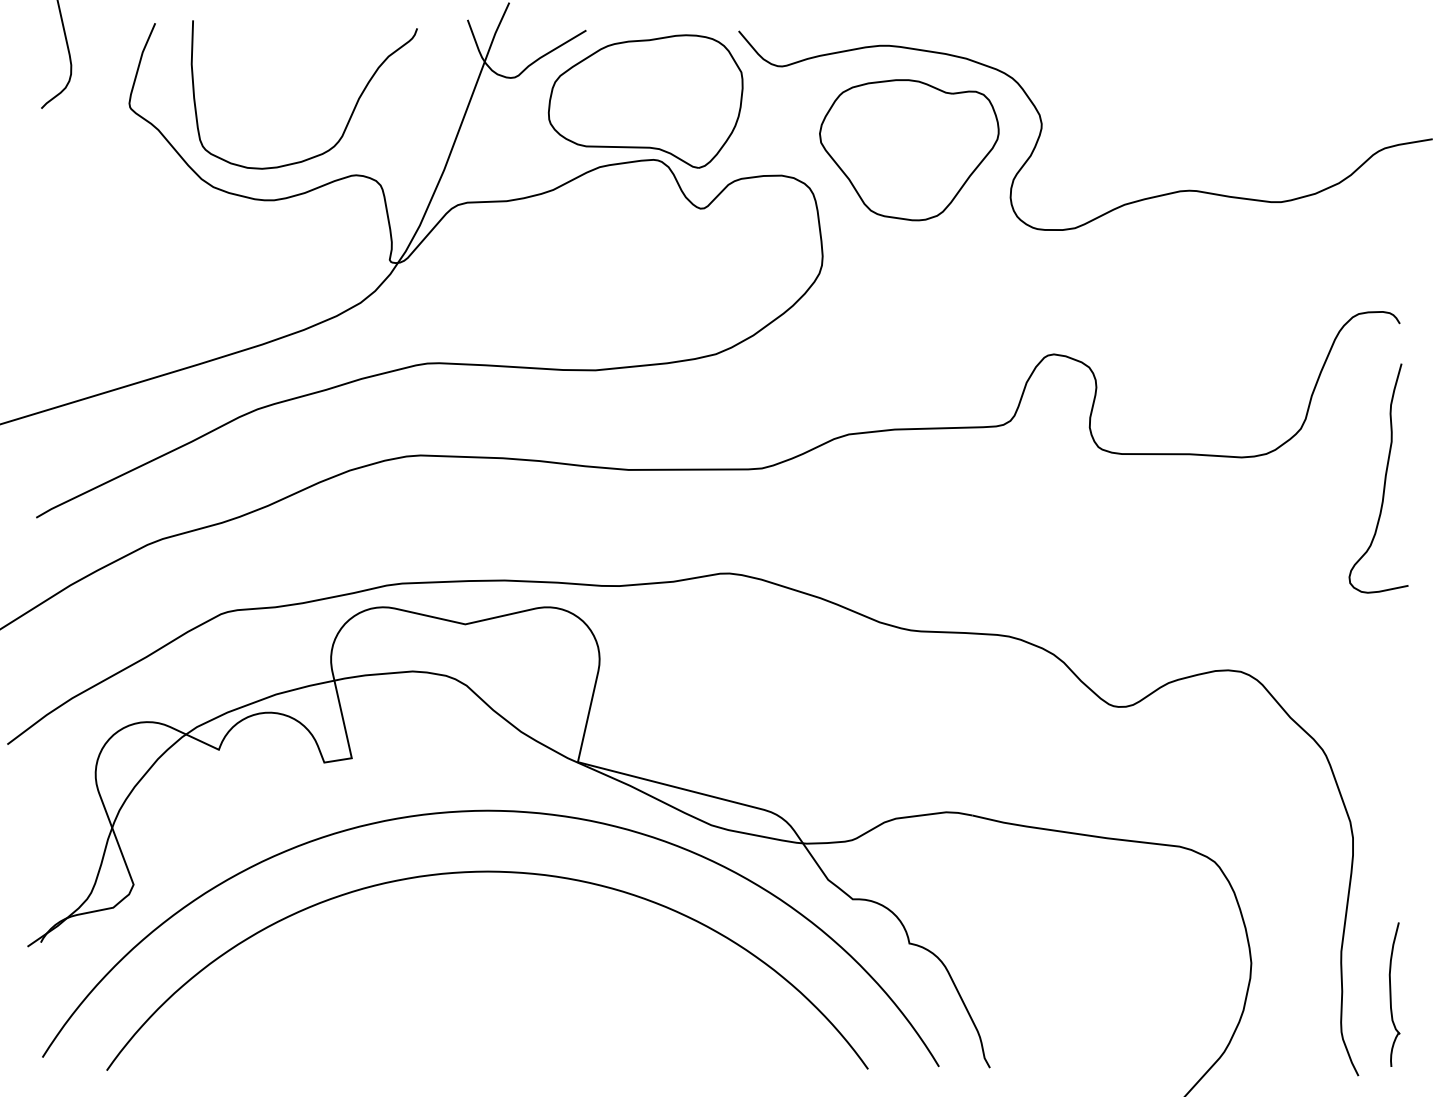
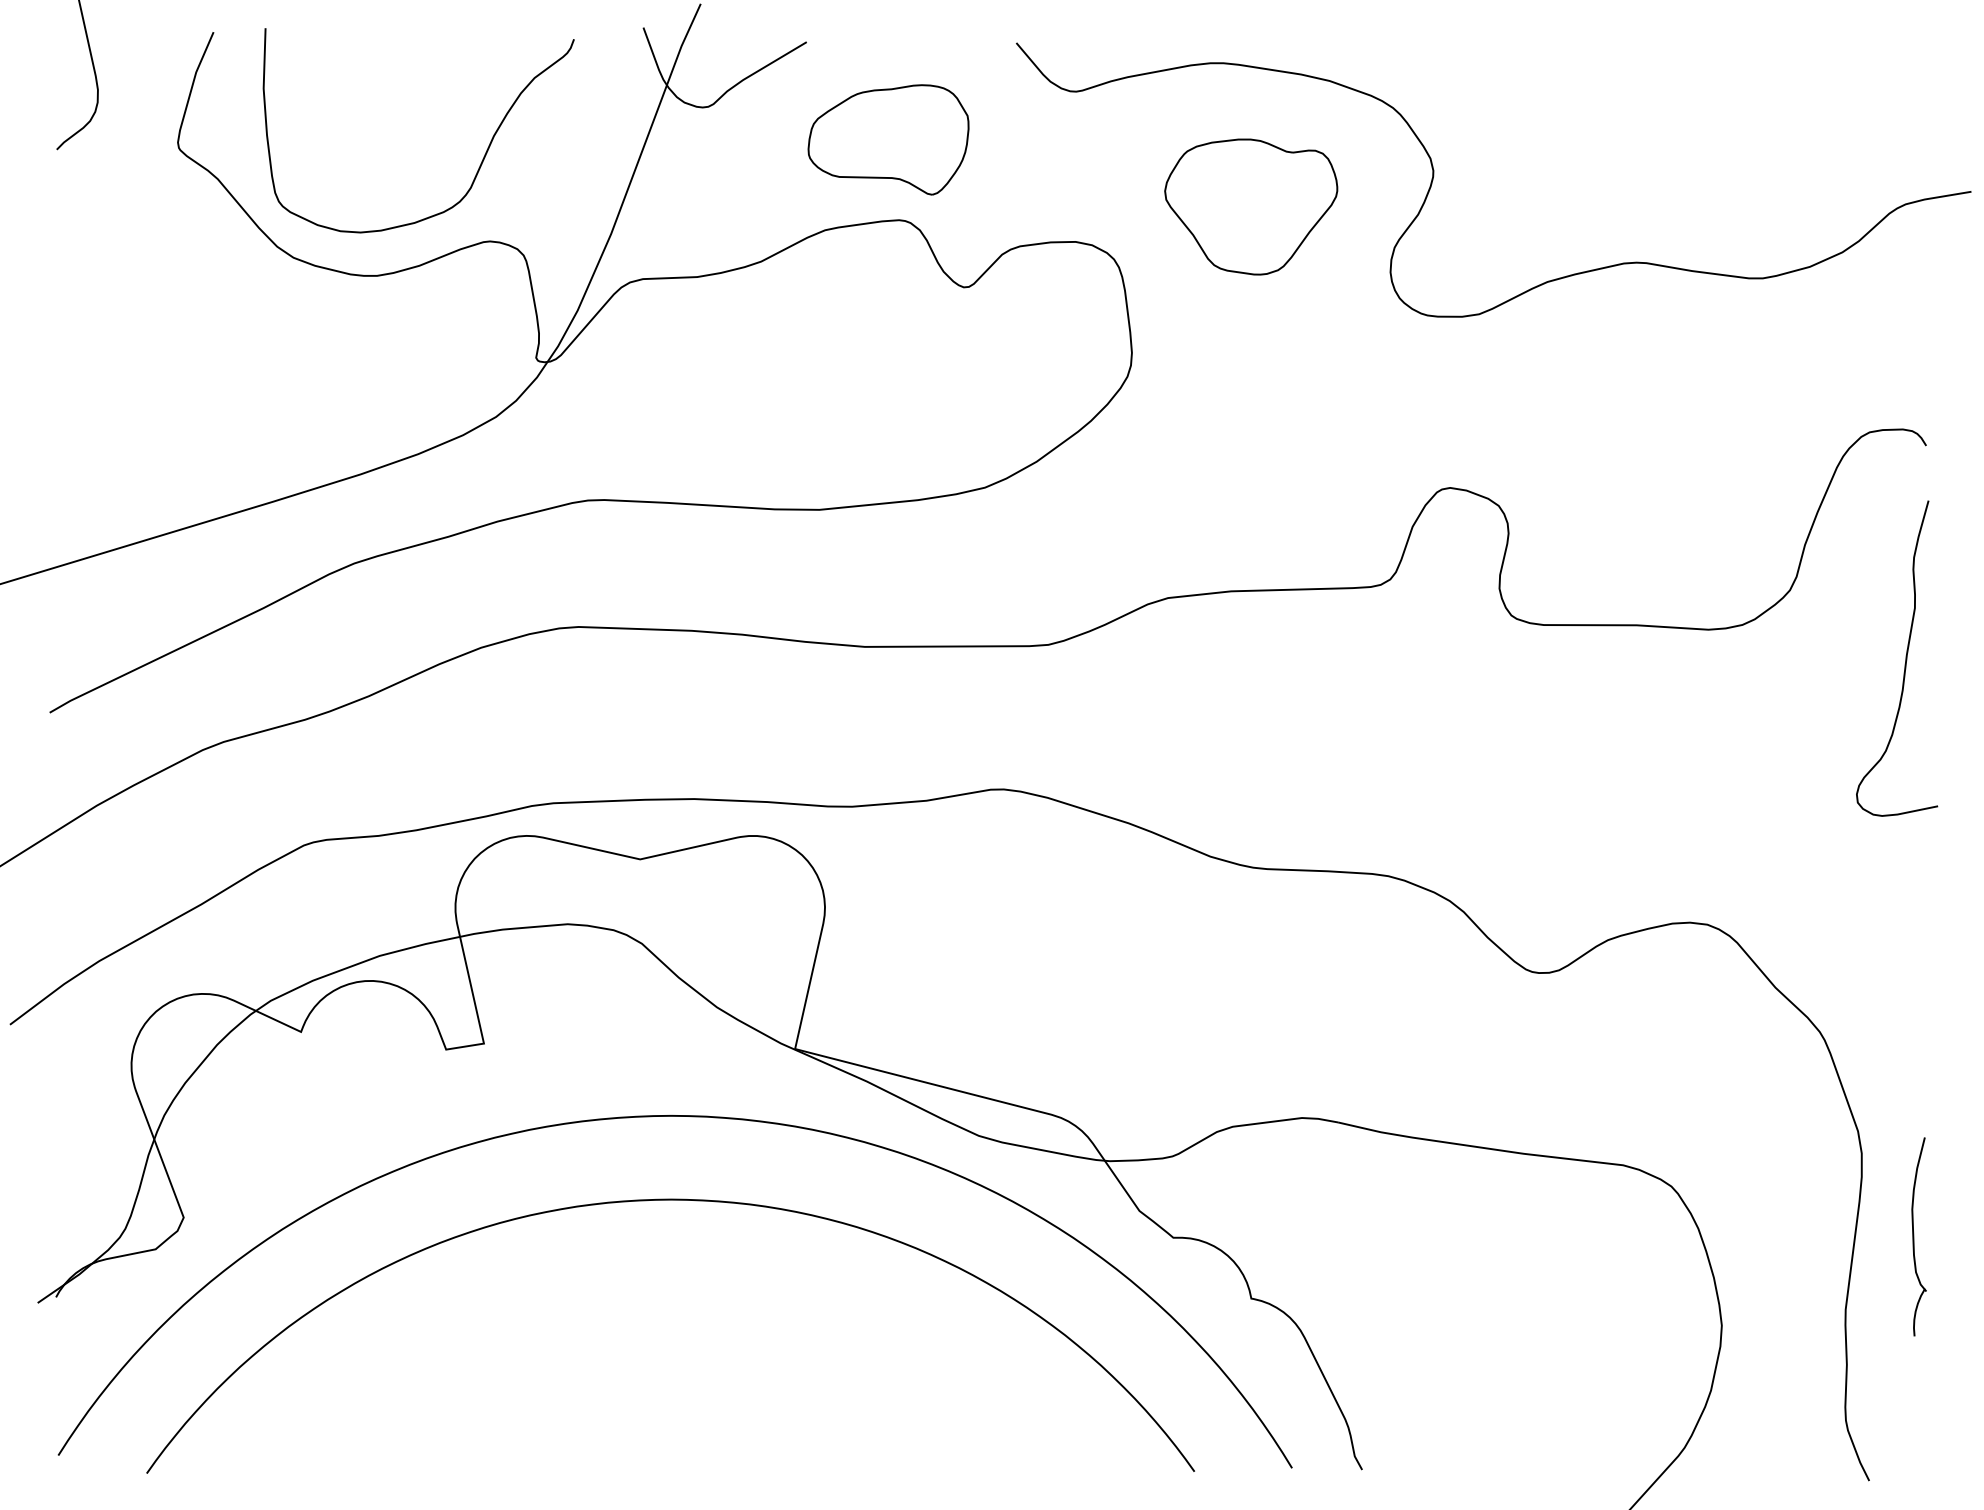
part: (645, 101) -> (888, 139), size x0.6
part: (909, 150) -> (1251, 207), size x0.7
part: (1394, 994) -> (1918, 1236), moved

